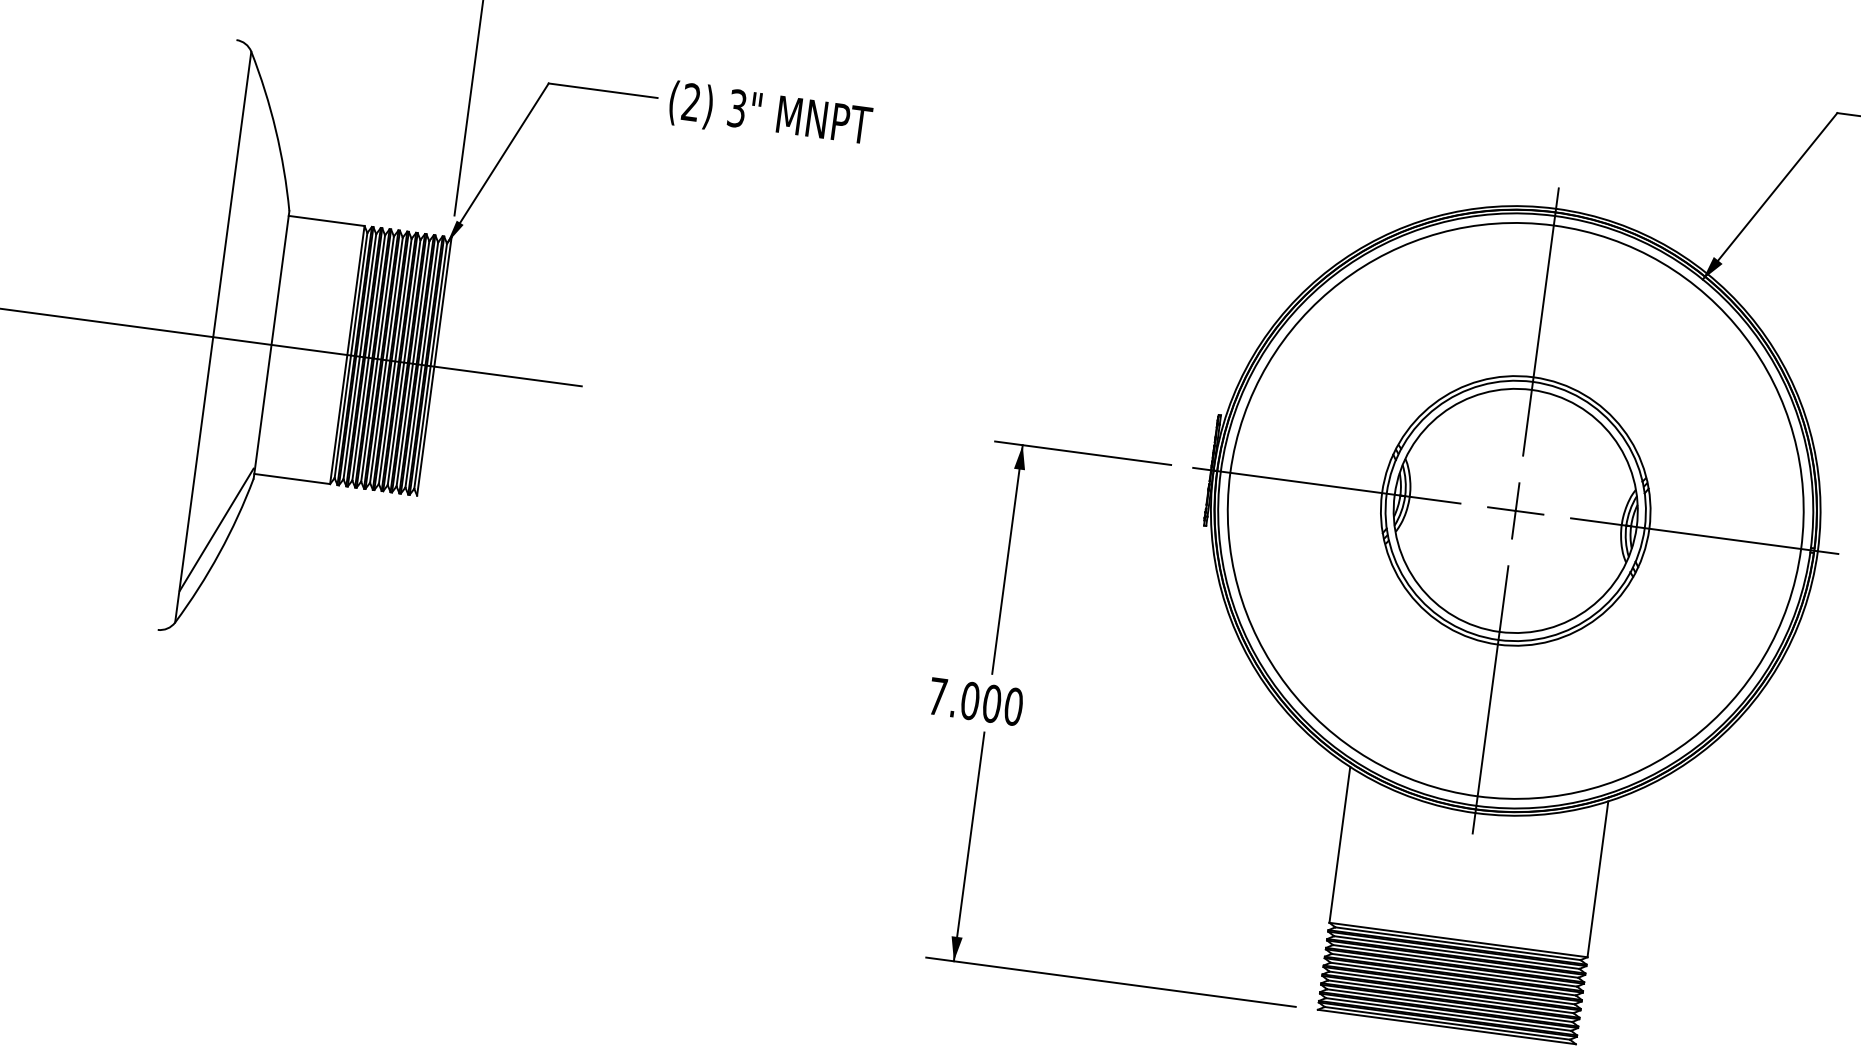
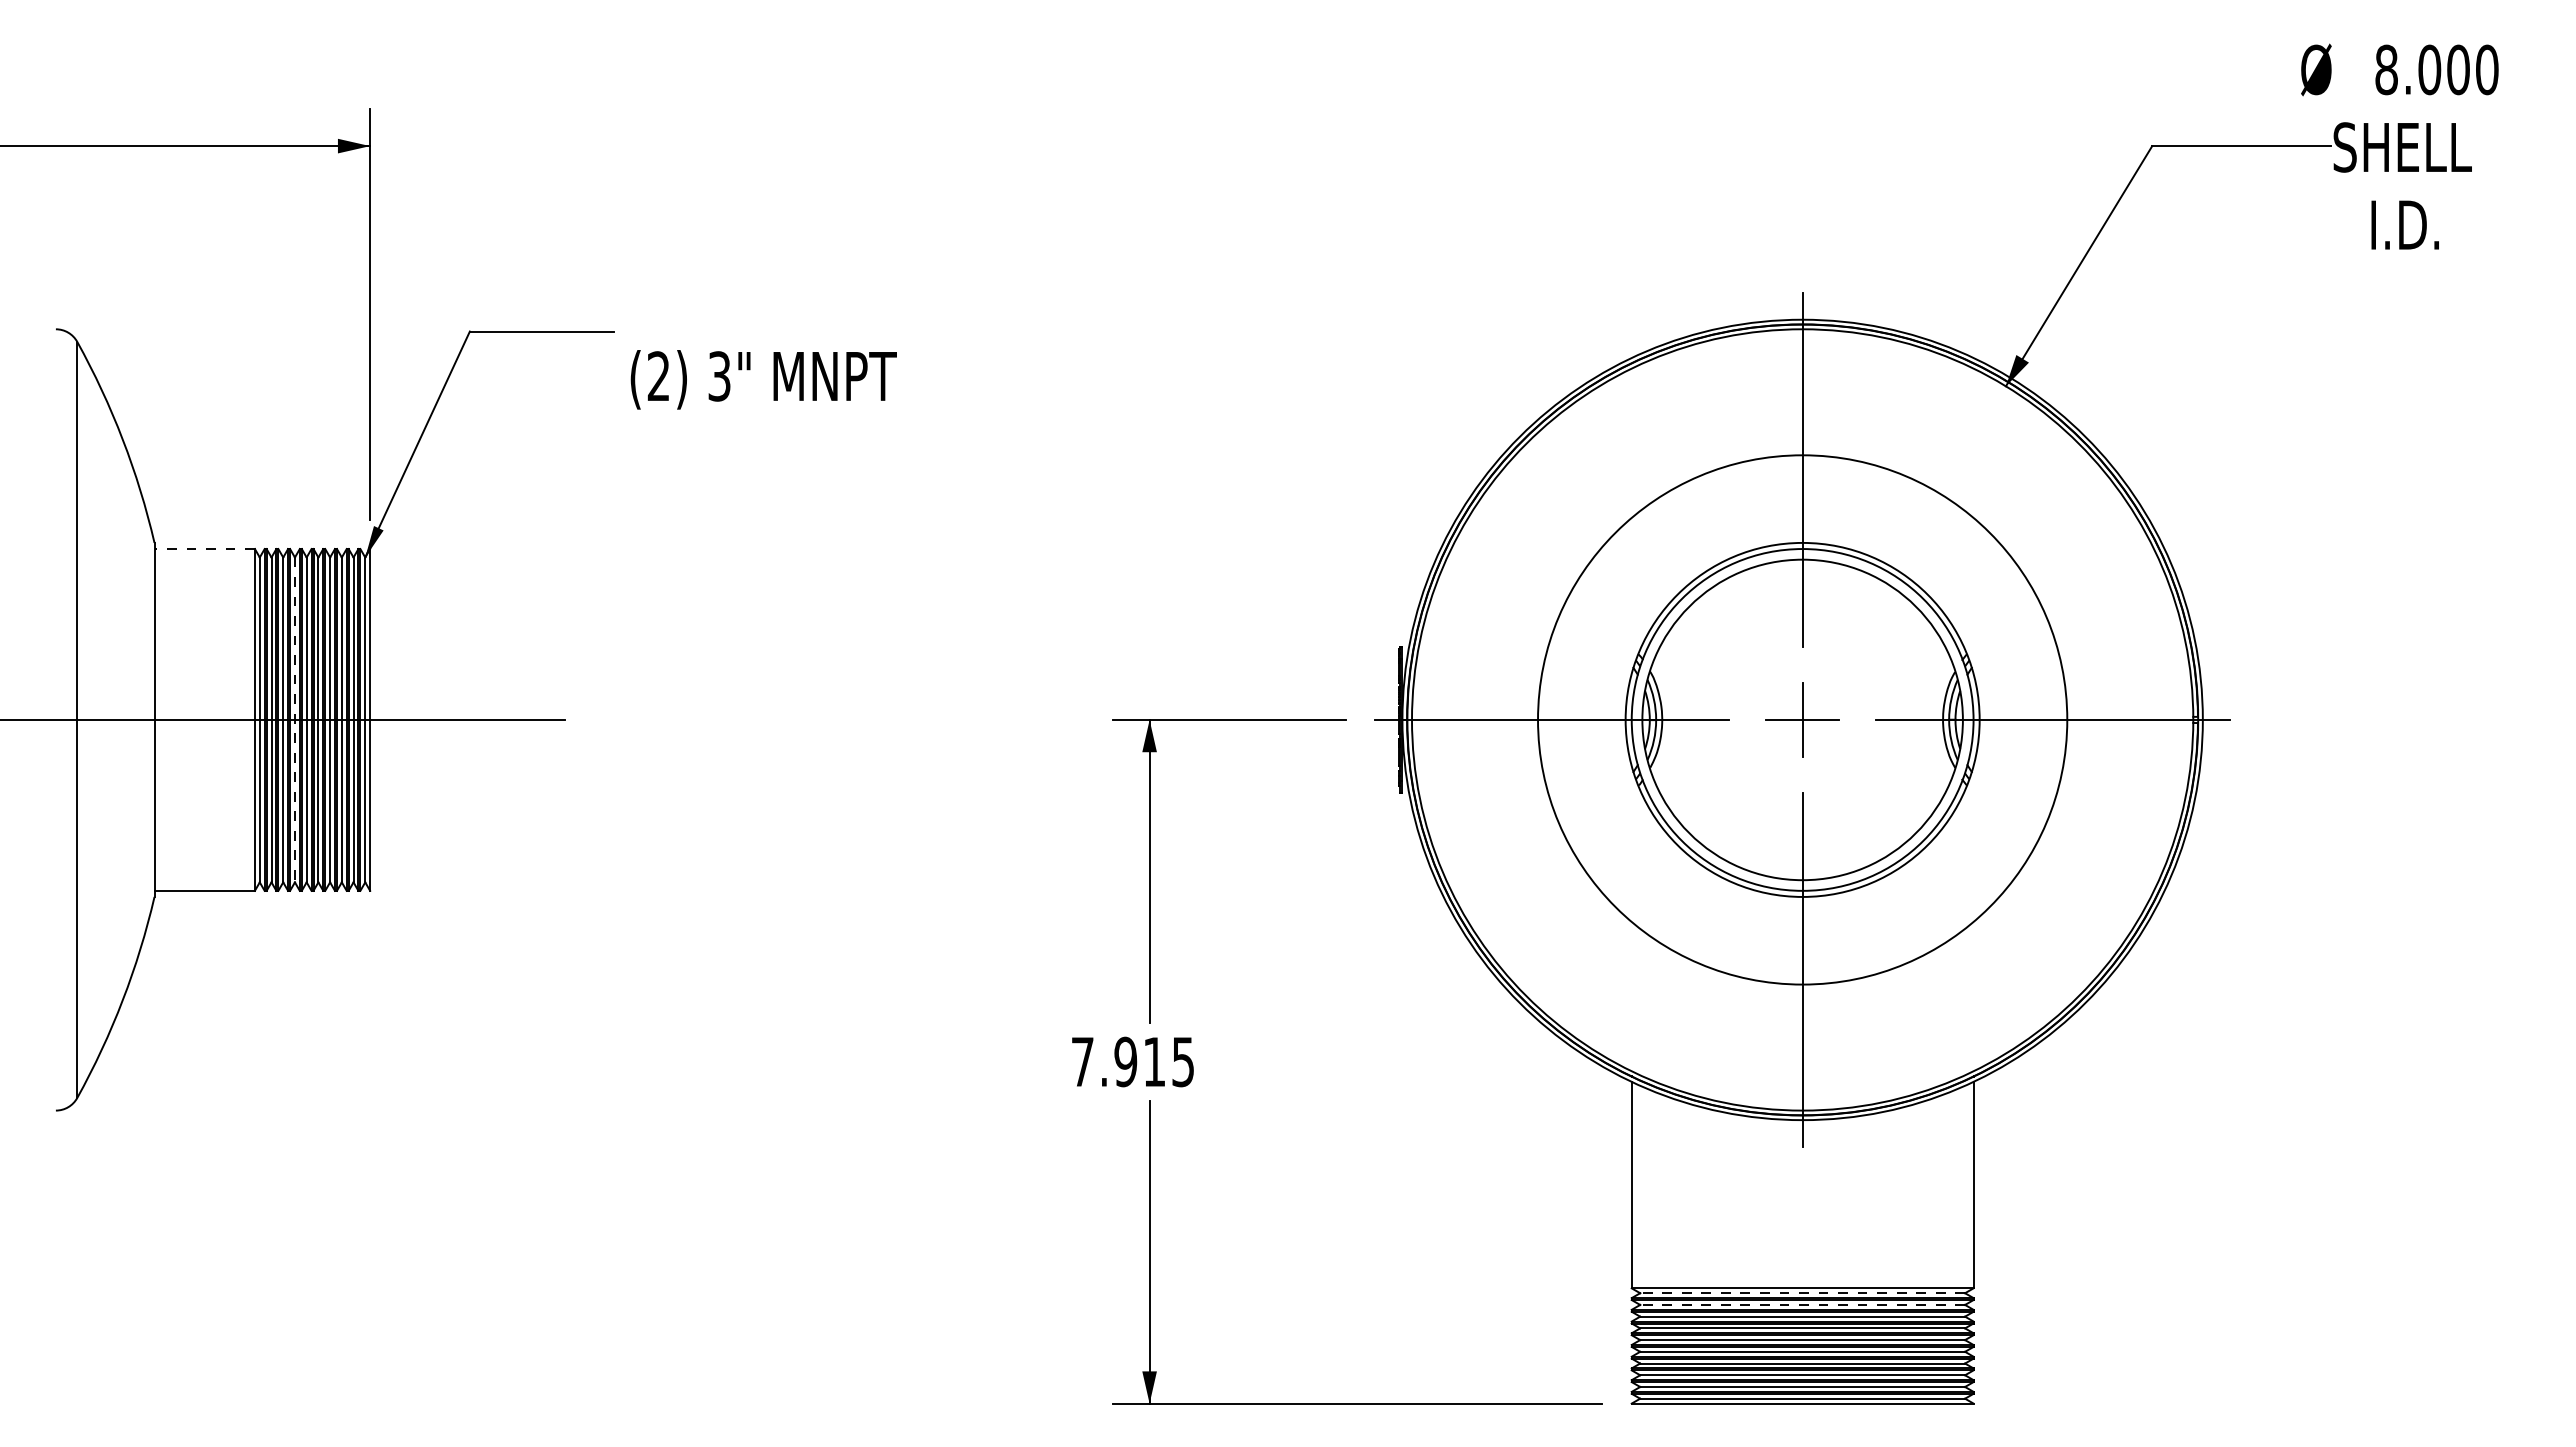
text: (770, 115) -> (763, 379), moved
line: (326, 221) -> (204, 549), solid -> dashed
line: (377, 359) -> (294, 720), solid -> dashed
circle: (1515, 510) -> (1802, 719), size x0.7
line: (216, 529) -> (115, 969), removed
text: (992, 703) -> (1154, 1061), 7.000 -> 7.915
line: (1457, 943) -> (1802, 1293), solid -> dashed
line: (1456, 952) -> (1802, 1304), solid -> dashed

